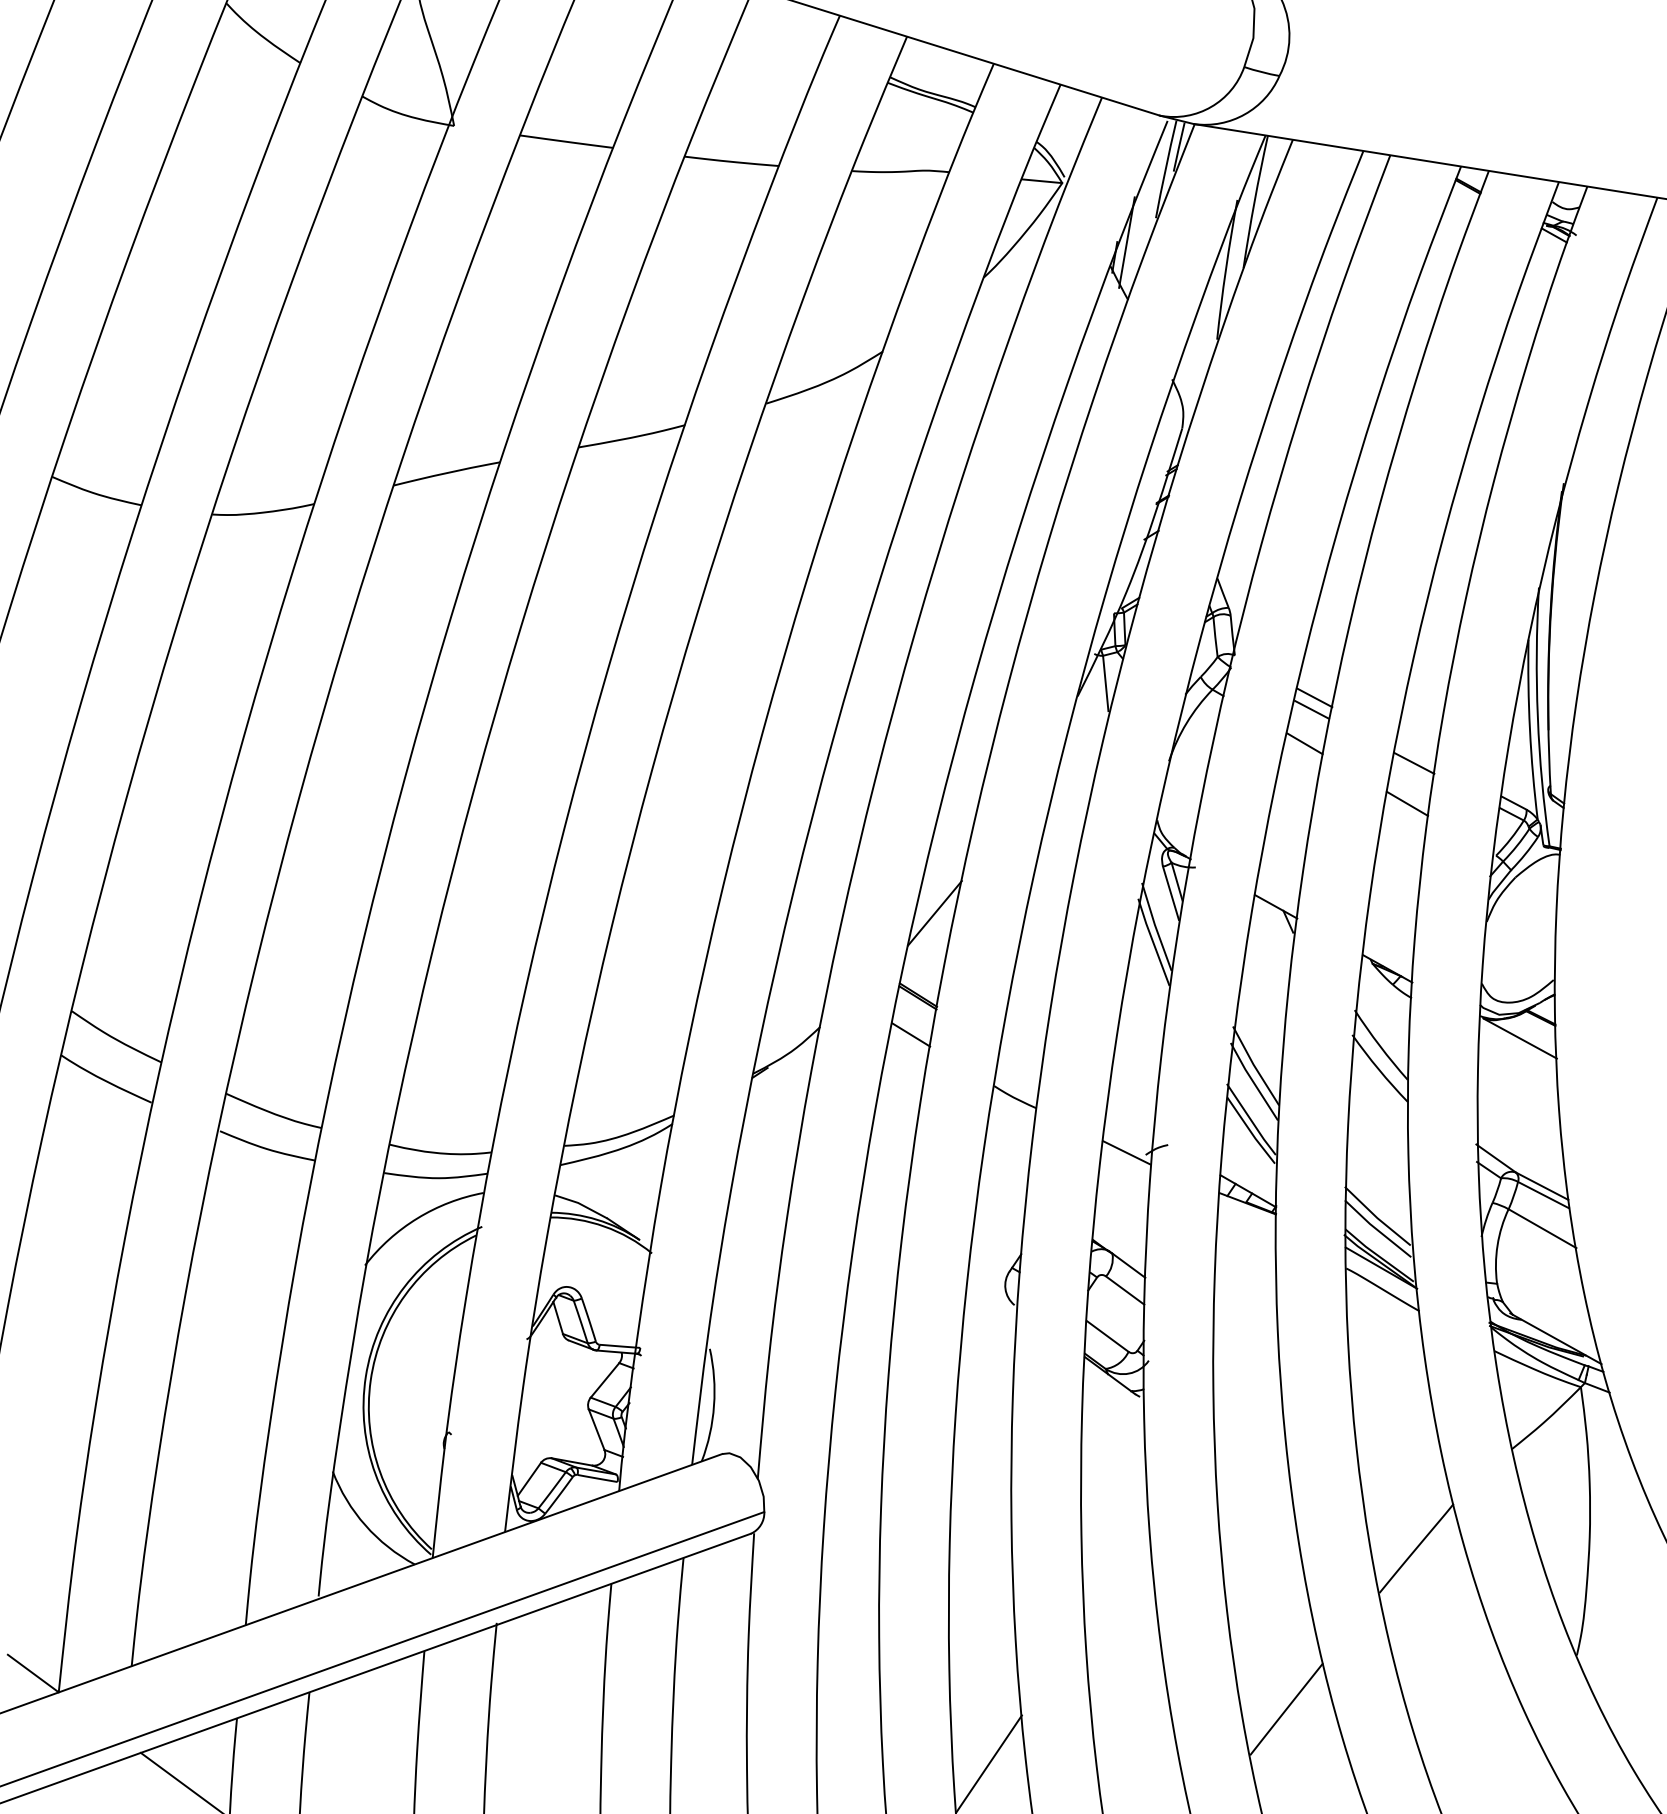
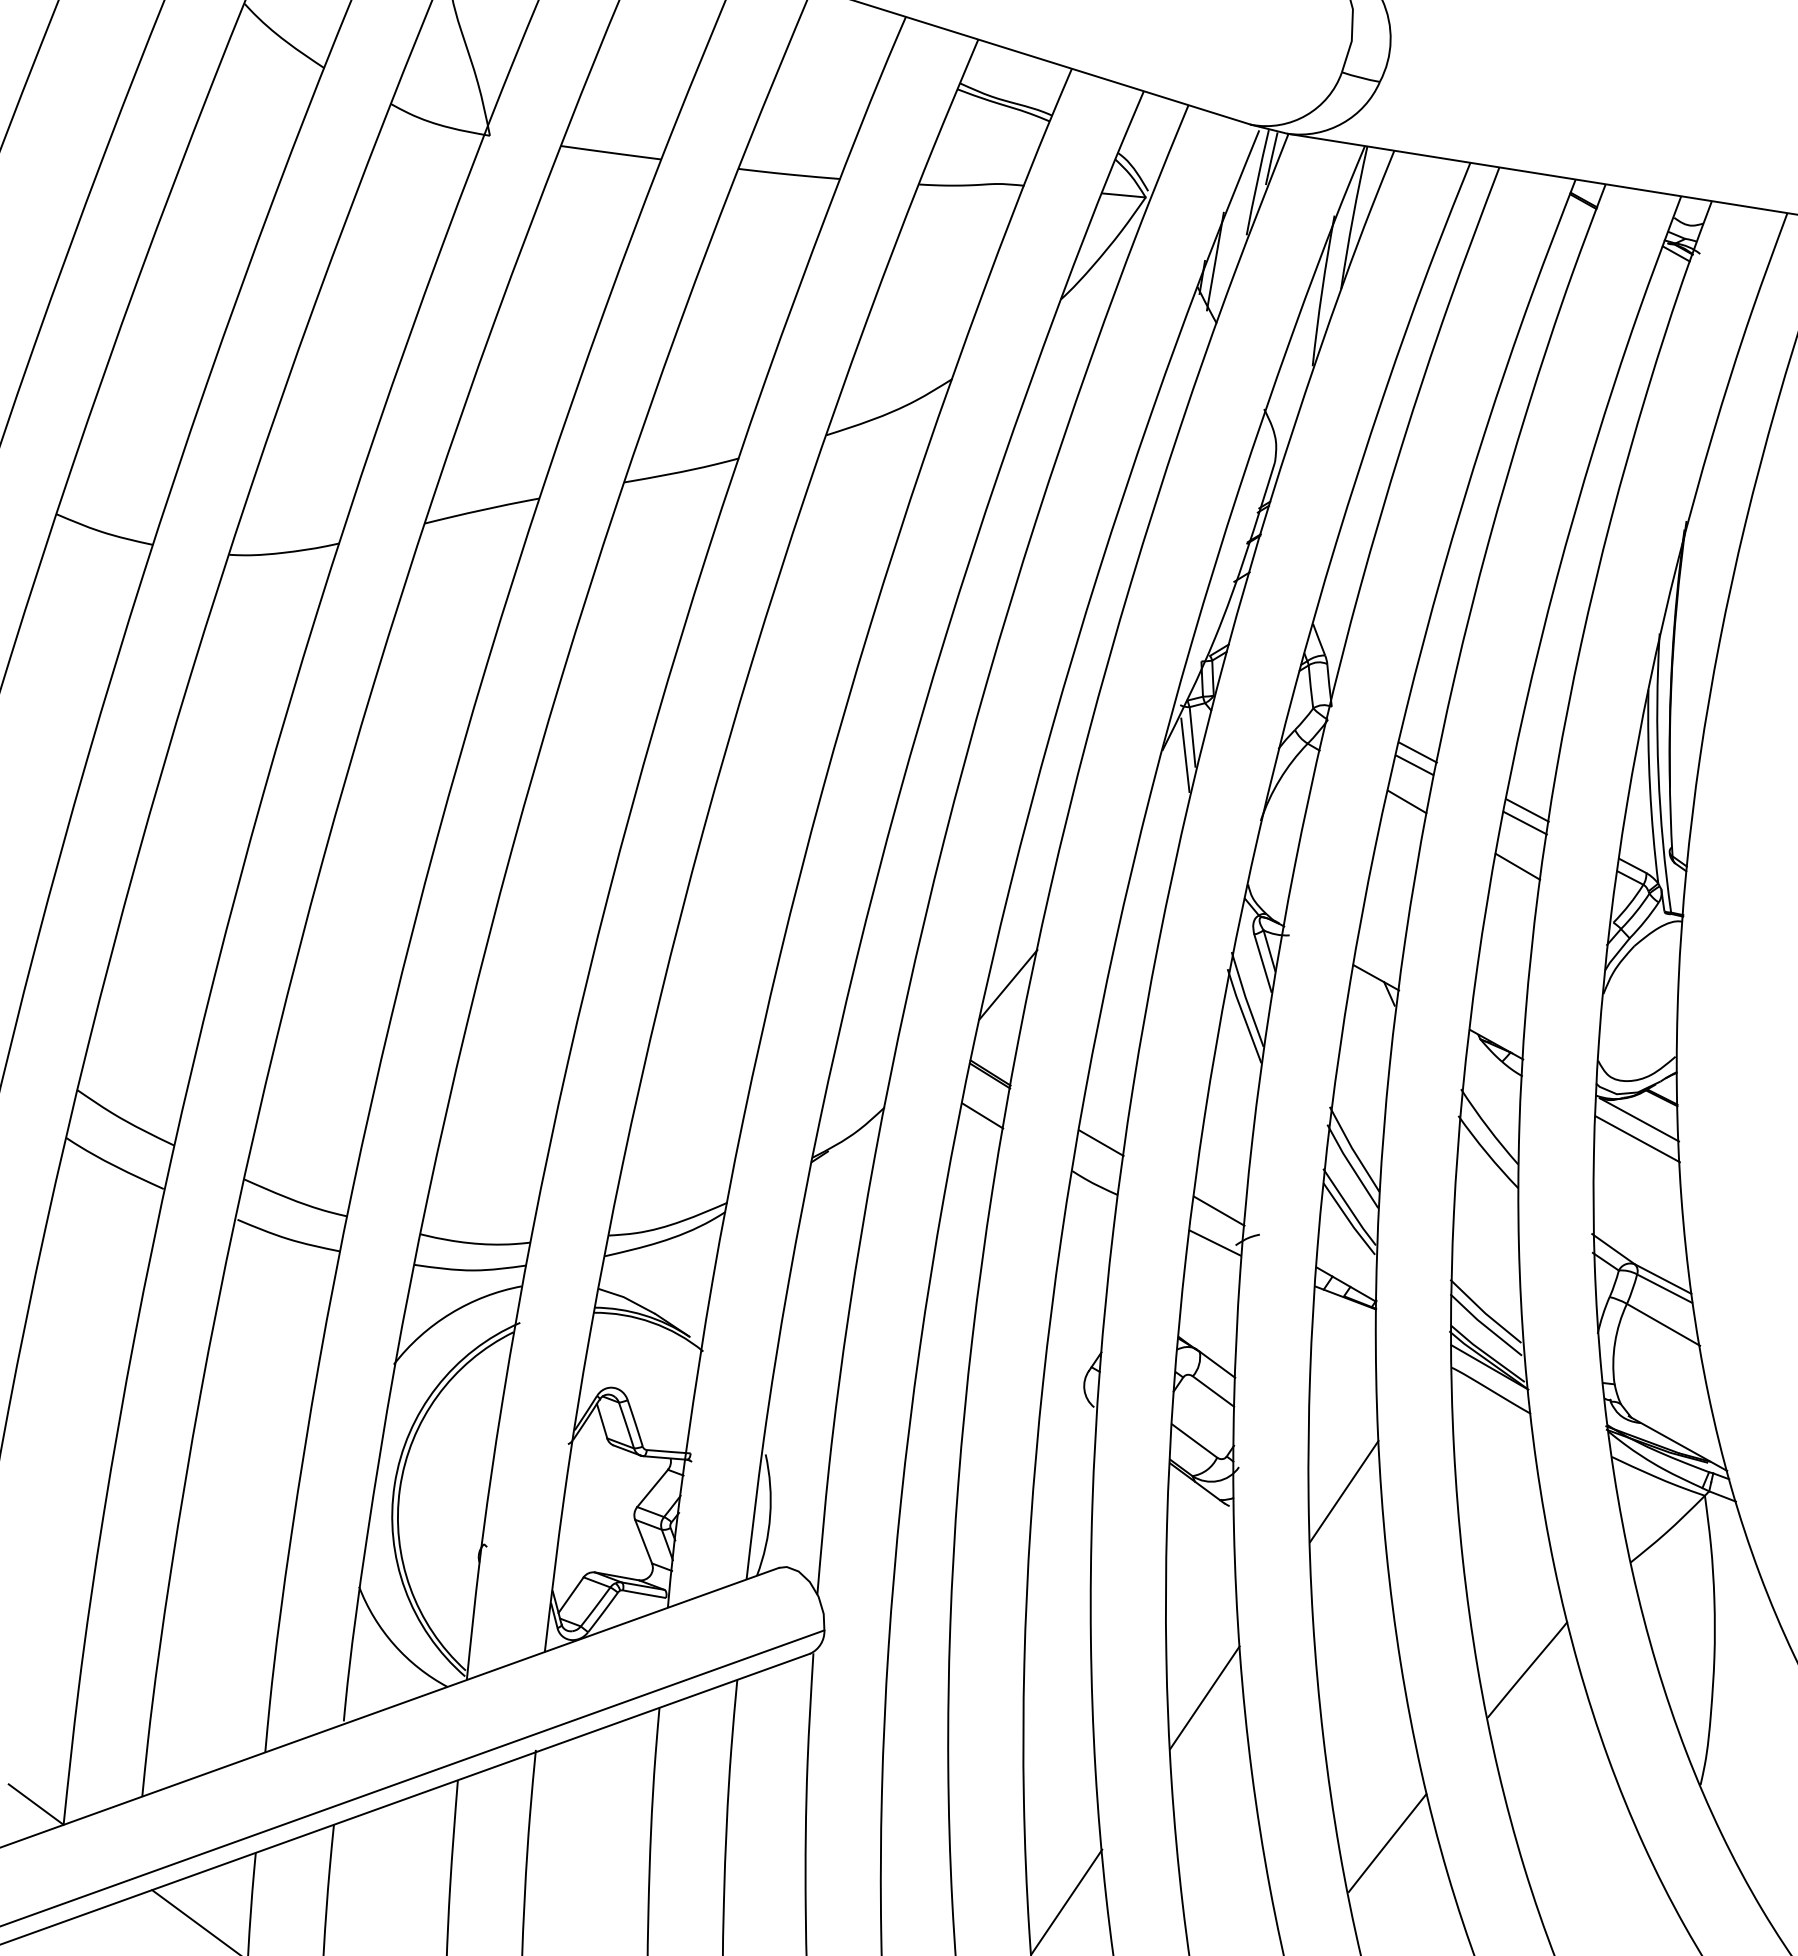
line: (1099, 700) -> (1185, 755), added
line: (1416, 751) -> (1527, 810), added
line: (1518, 1056) -> (1637, 1139), added
line: (1021, 1059) -> (1101, 1142), added
line: (1130, 1122) -> (1219, 1210), added
line: (1246, 1383) -> (1344, 1491), added
line: (1116, 1574) -> (1204, 1697), added

